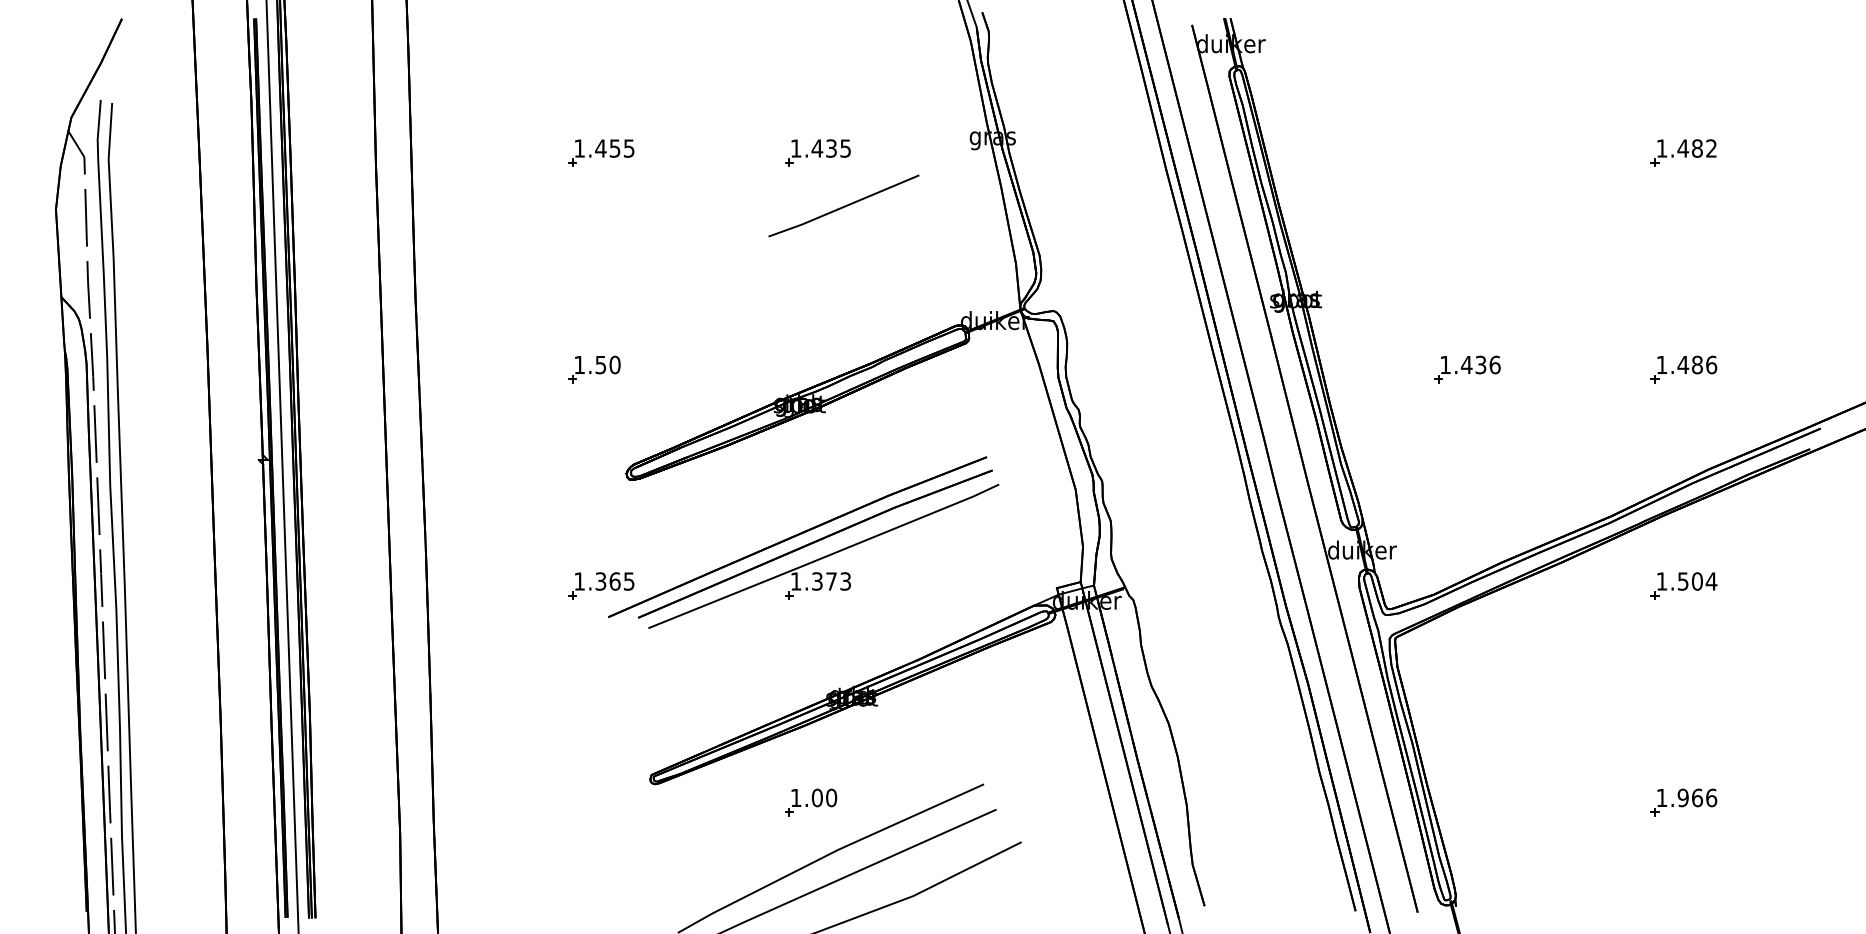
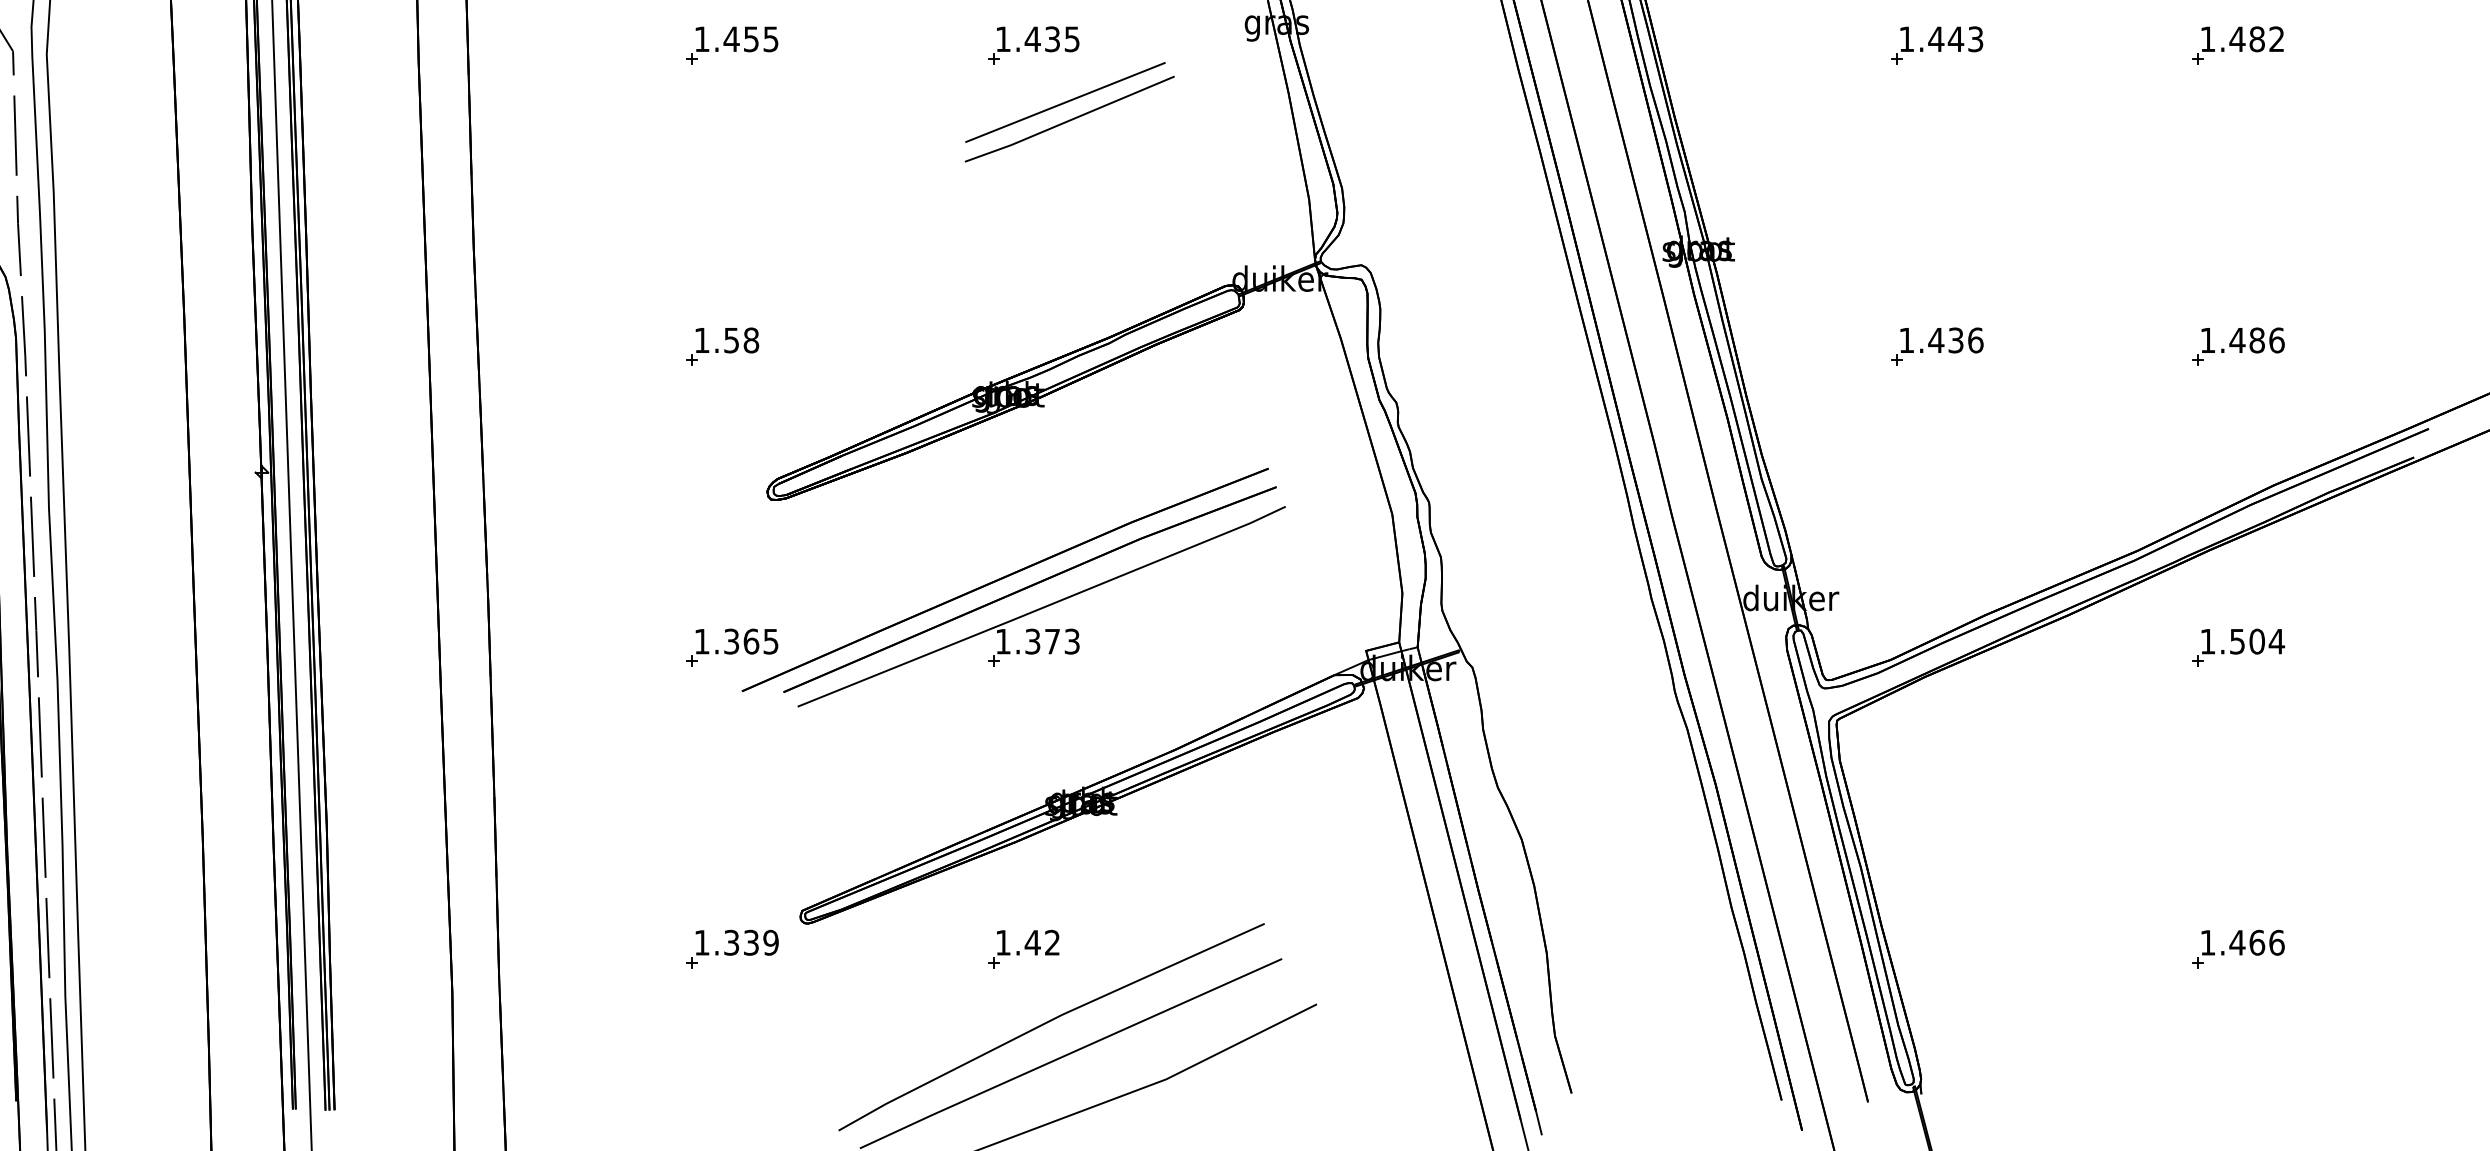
part: (1467, 152) -> (1937, 44), added
line: (840, 193) -> (1064, 101), added
text: (614, 364) -> (750, 339), 1.50 -> 1.58
text: (824, 797) -> (1042, 942), 1.00 -> 1.42
text: (1683, 797) -> (2237, 942), 1.966 -> 1.466
part: (601, 802) -> (732, 949), added

